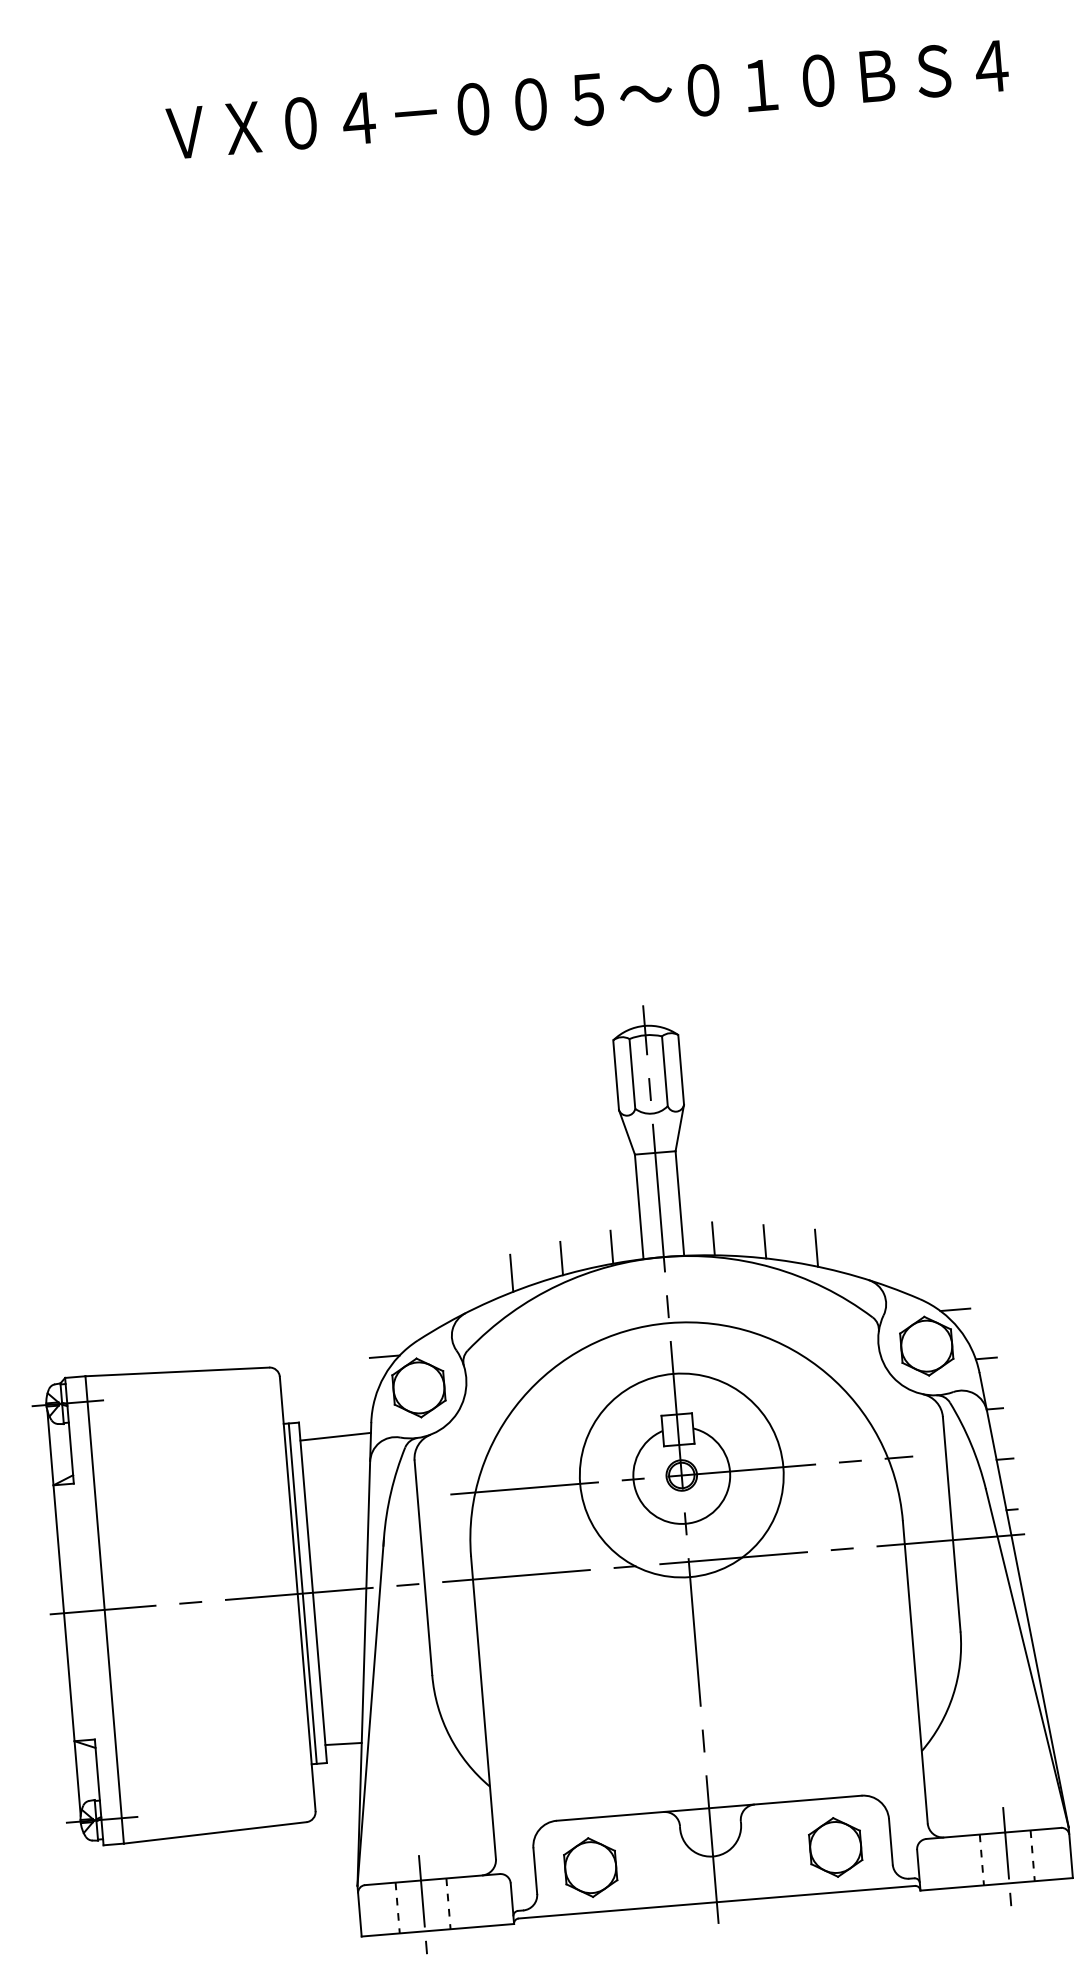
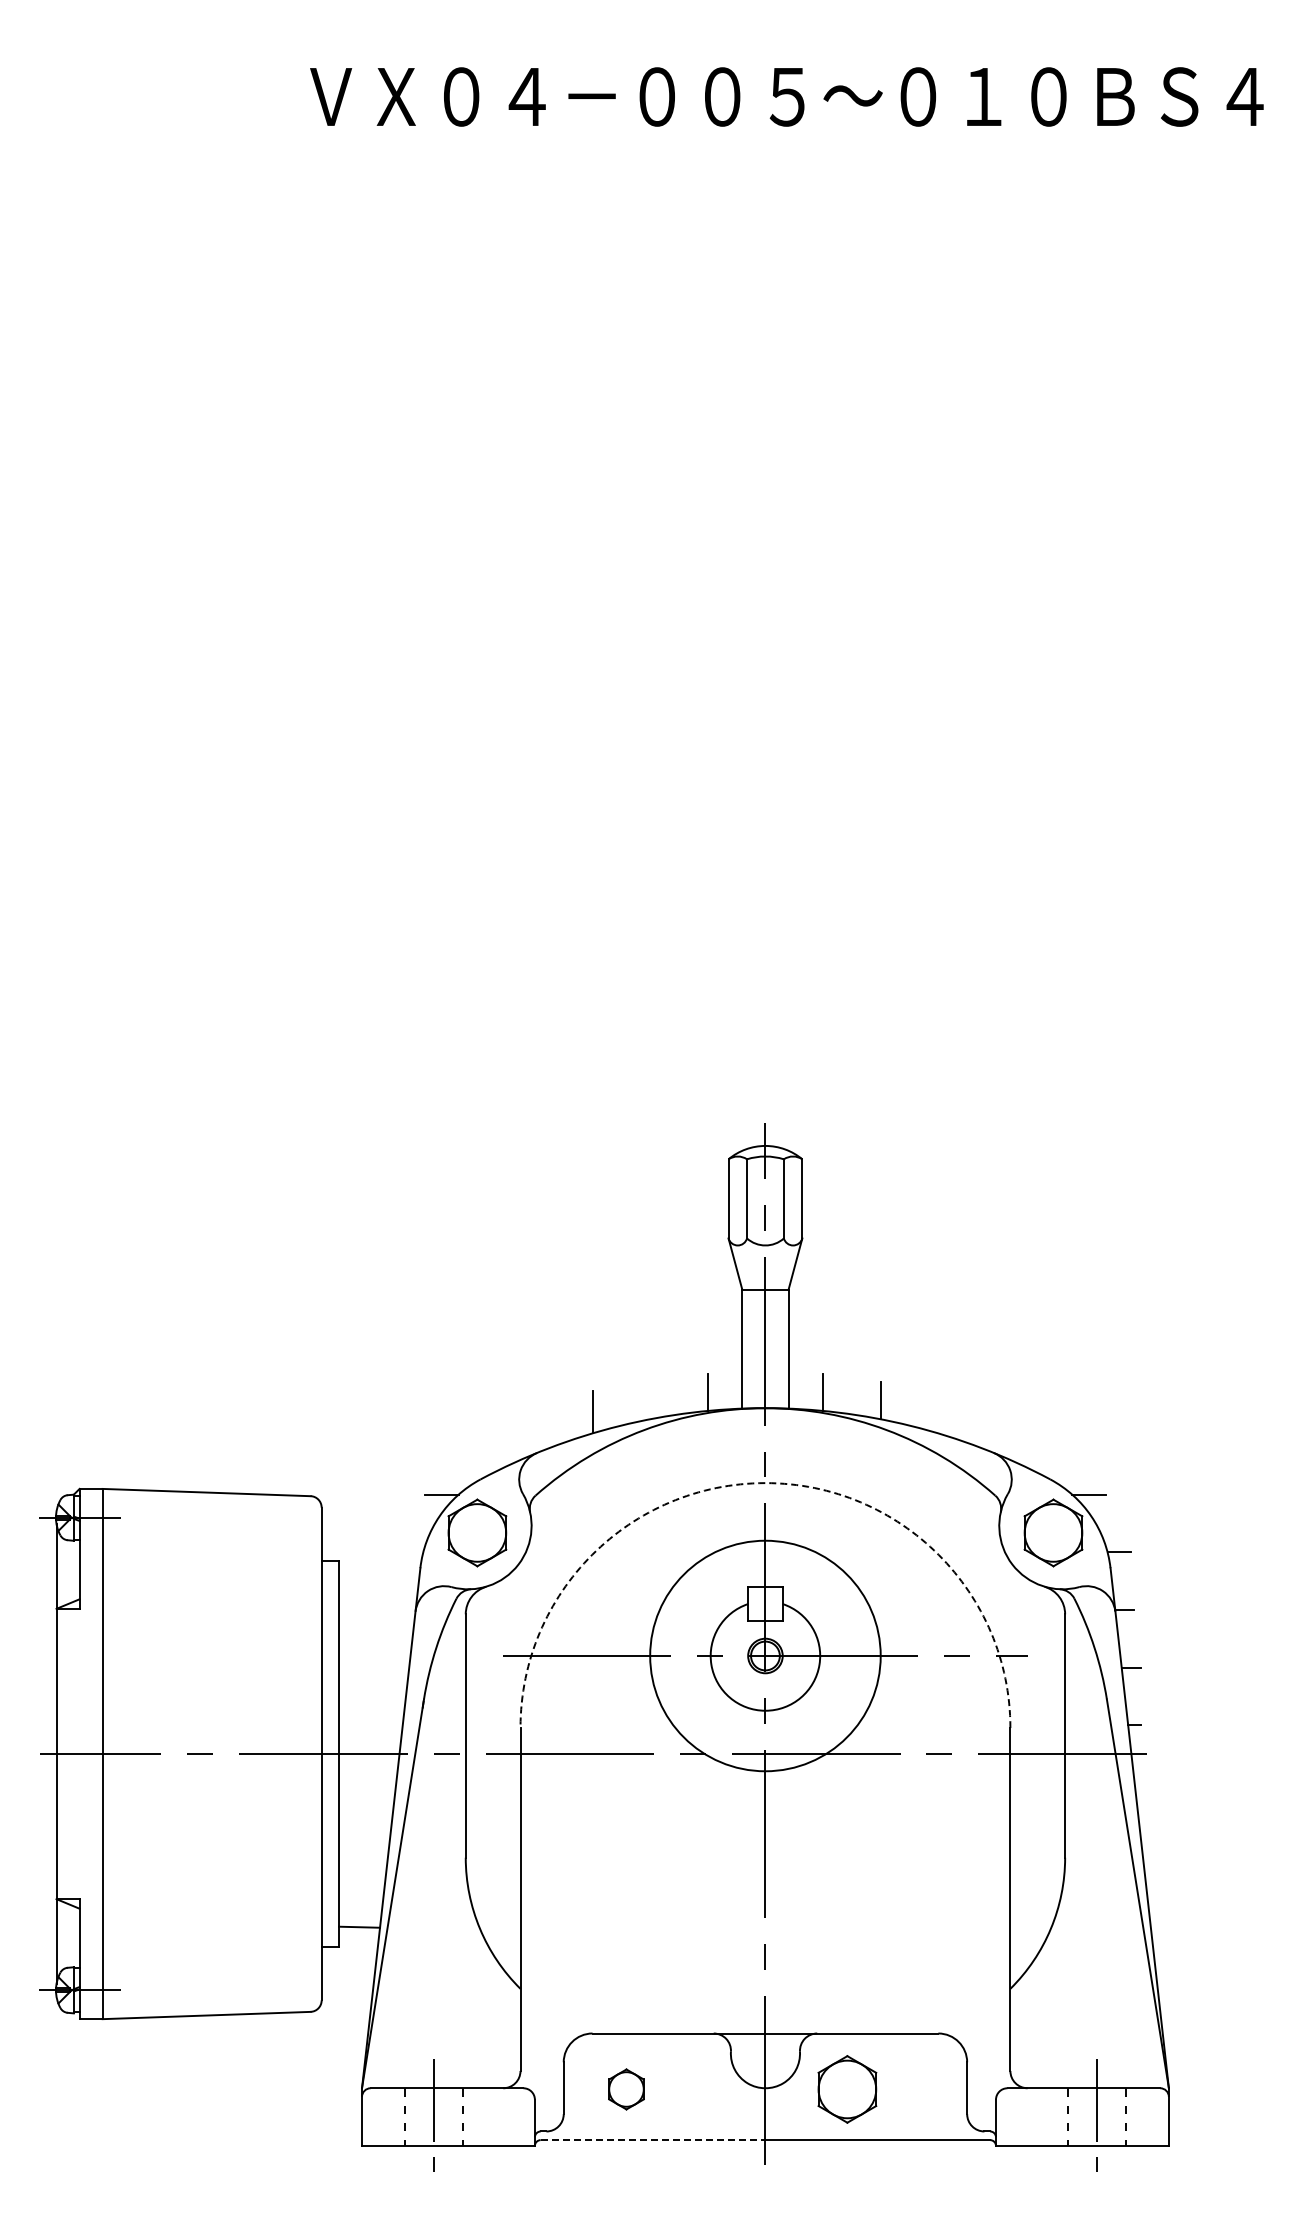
line: (816, 1248) -> (938, 1412), removed
line: (561, 1258) -> (650, 1400), removed
arc: (669, 1323) -> (765, 1483), solid -> dashed
line: (335, 1436) -> (378, 1580), removed
line: (302, 1593) -> (327, 1753), removed
part: (835, 1847) -> (847, 2089), moved
part: (590, 1867) -> (626, 2089), size x0.6
line: (618, 1910) -> (653, 2140), solid -> dashed

